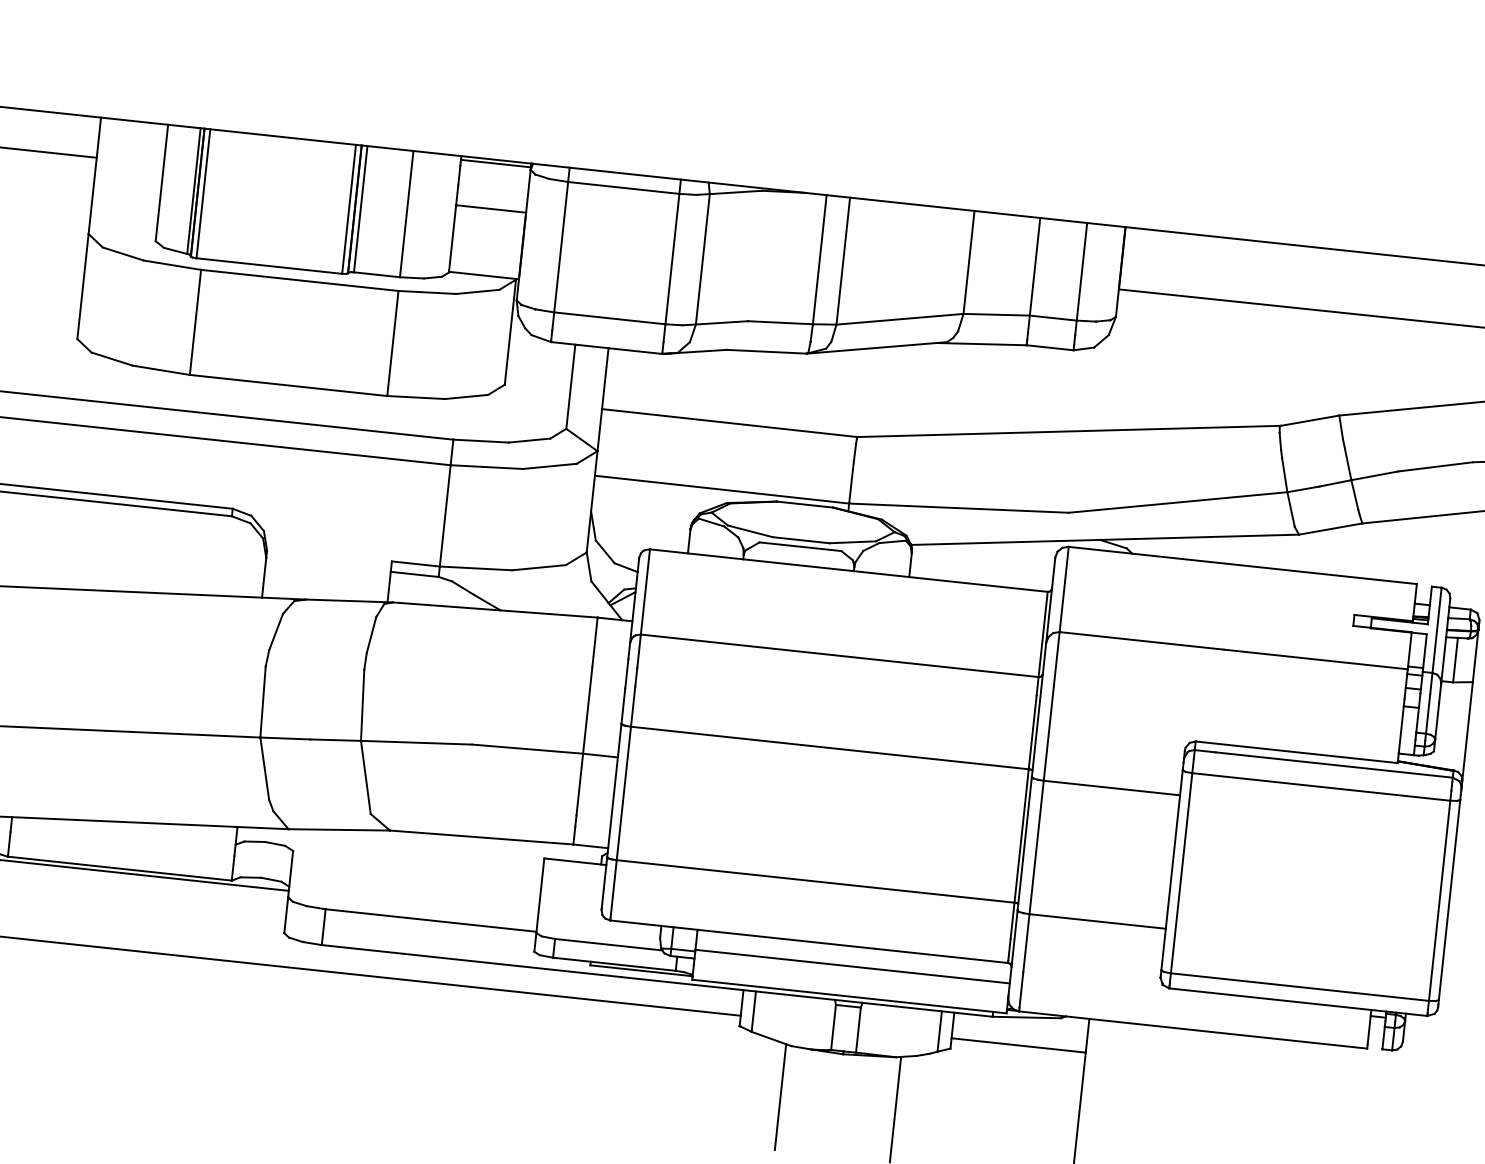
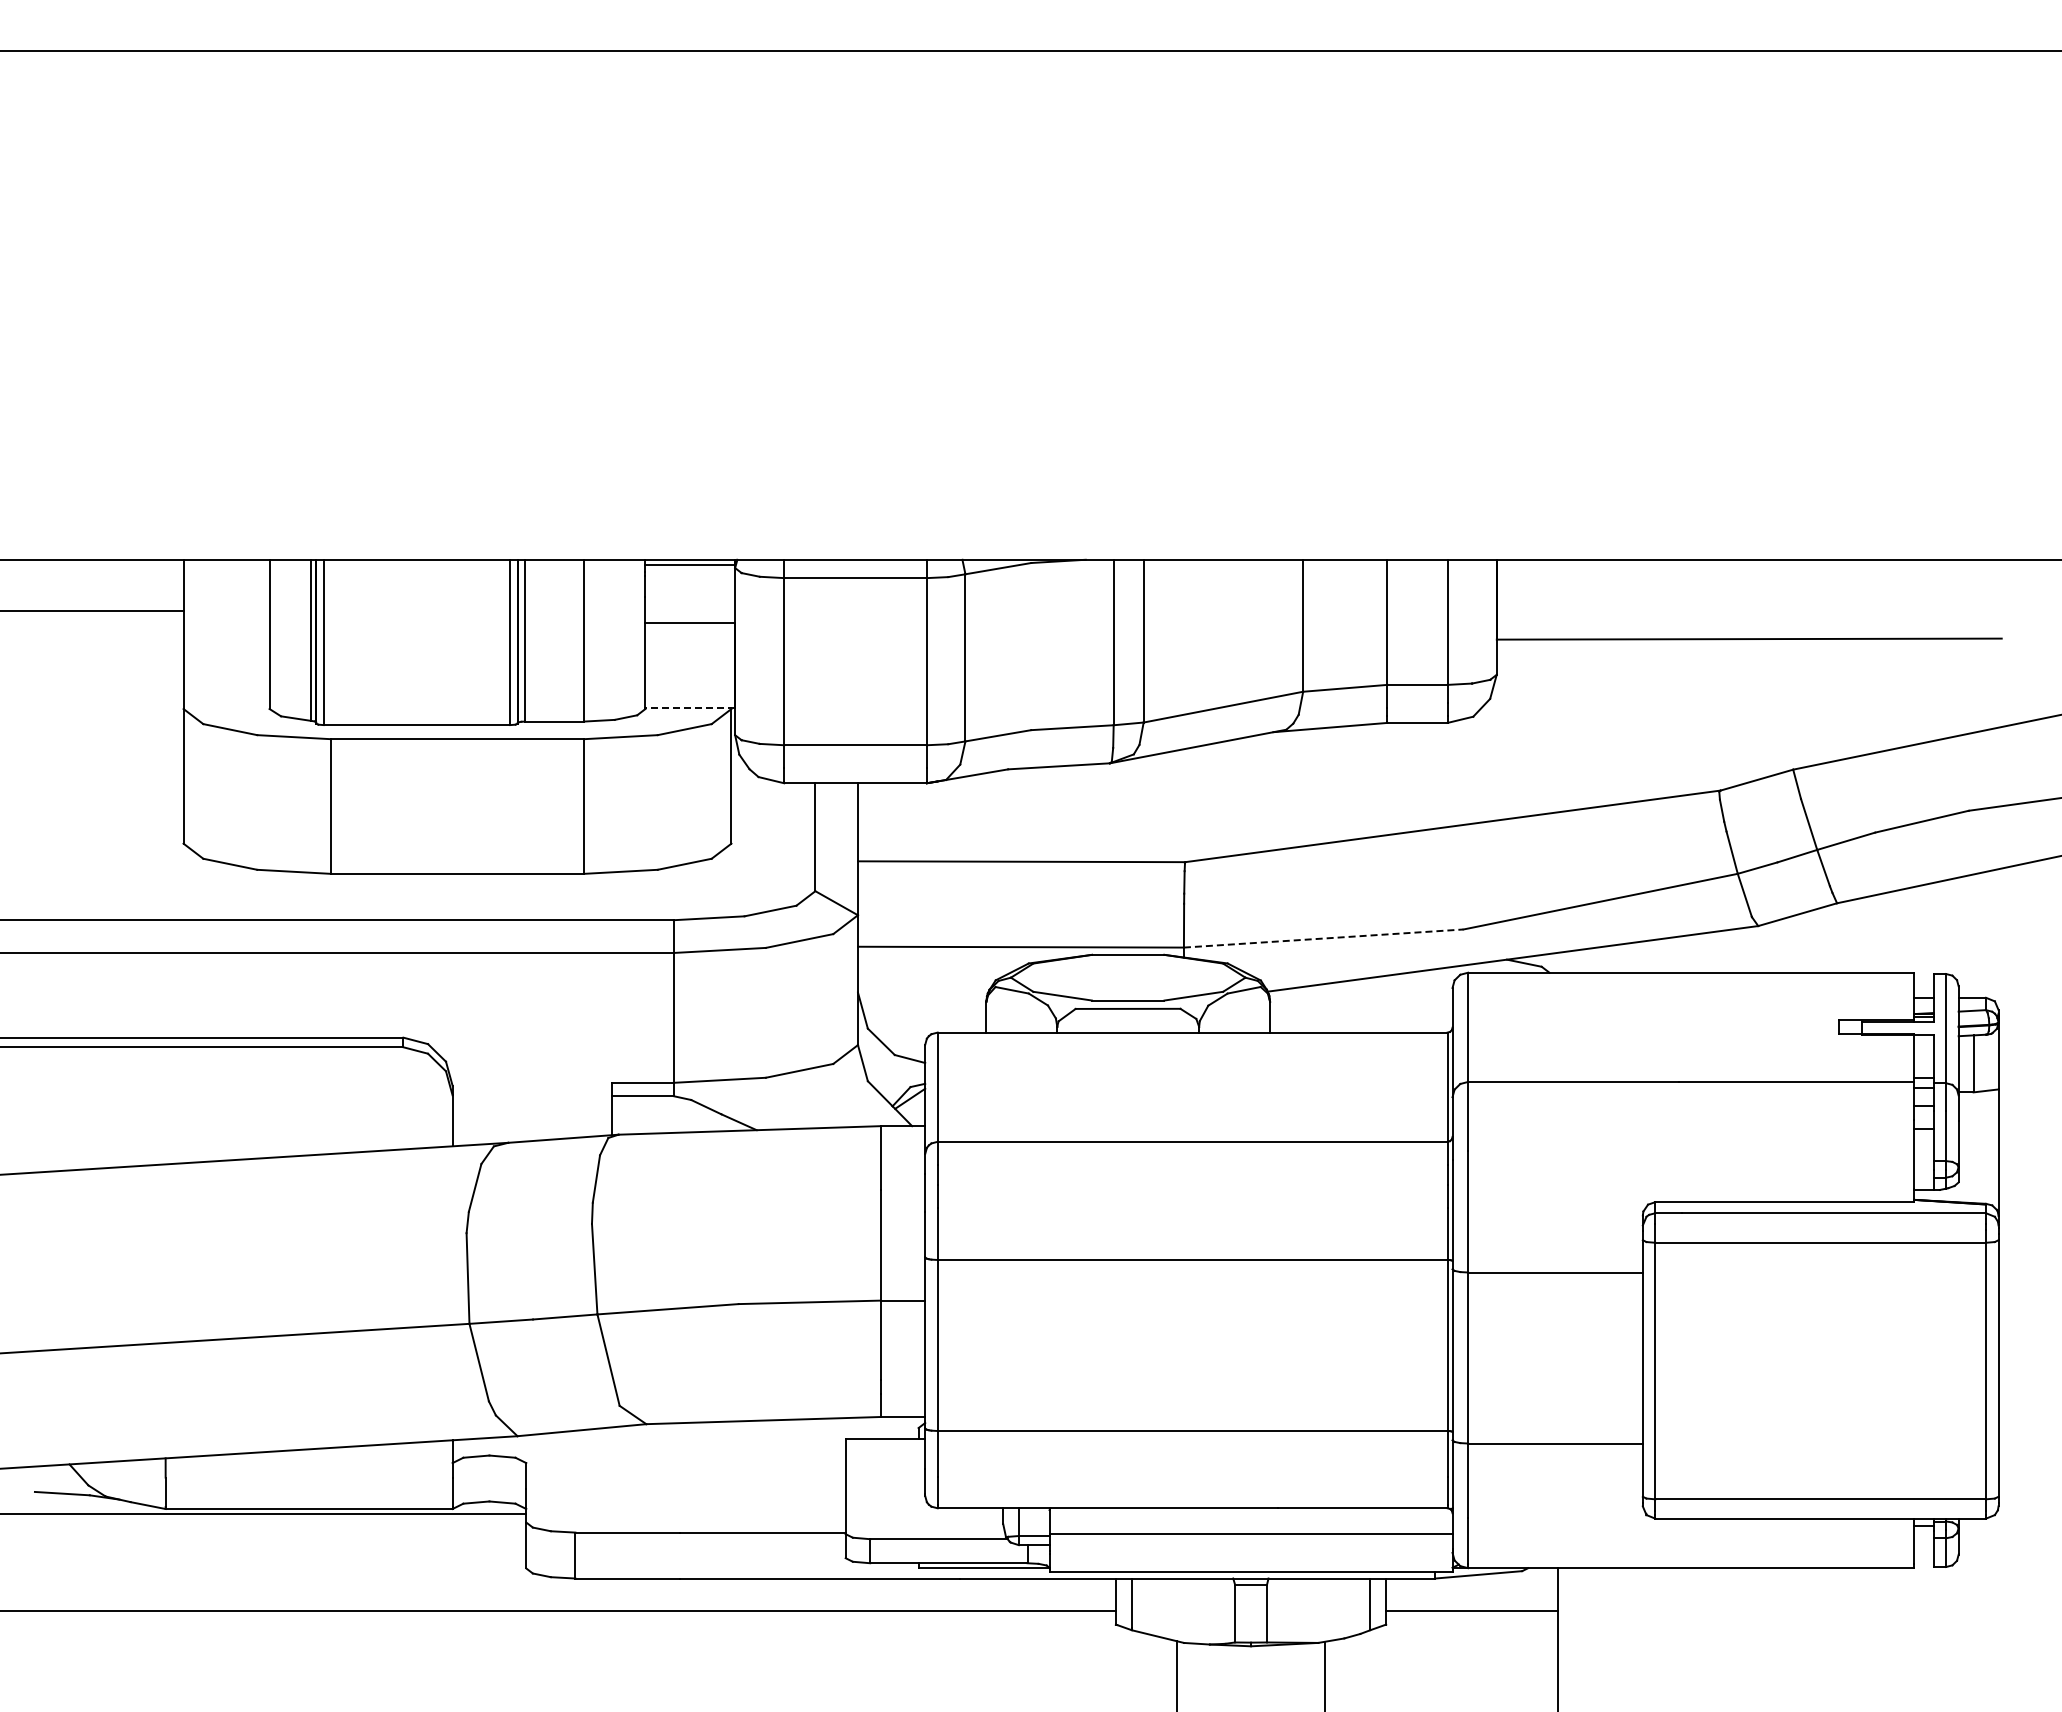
line: (484, 275) -> (690, 708), solid -> dashed
line: (959, 508) -> (1324, 938), solid -> dashed

